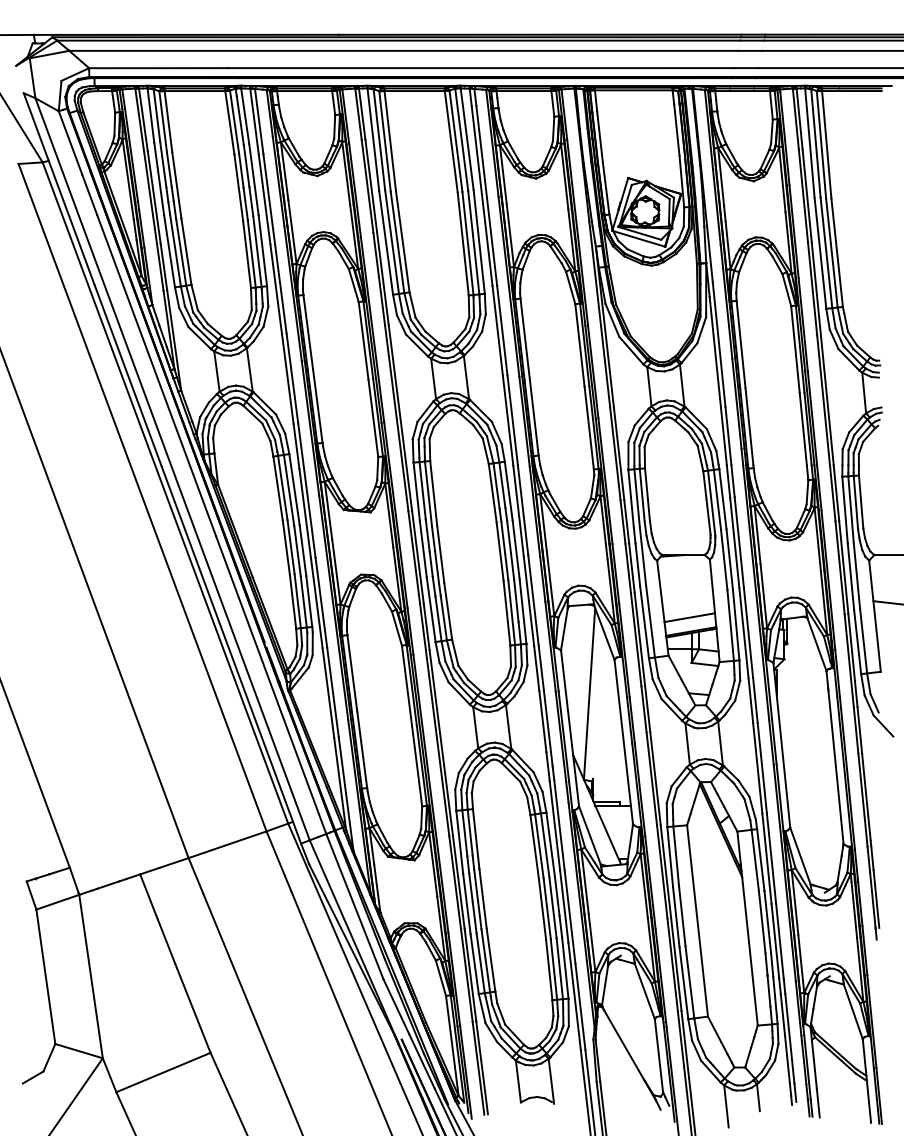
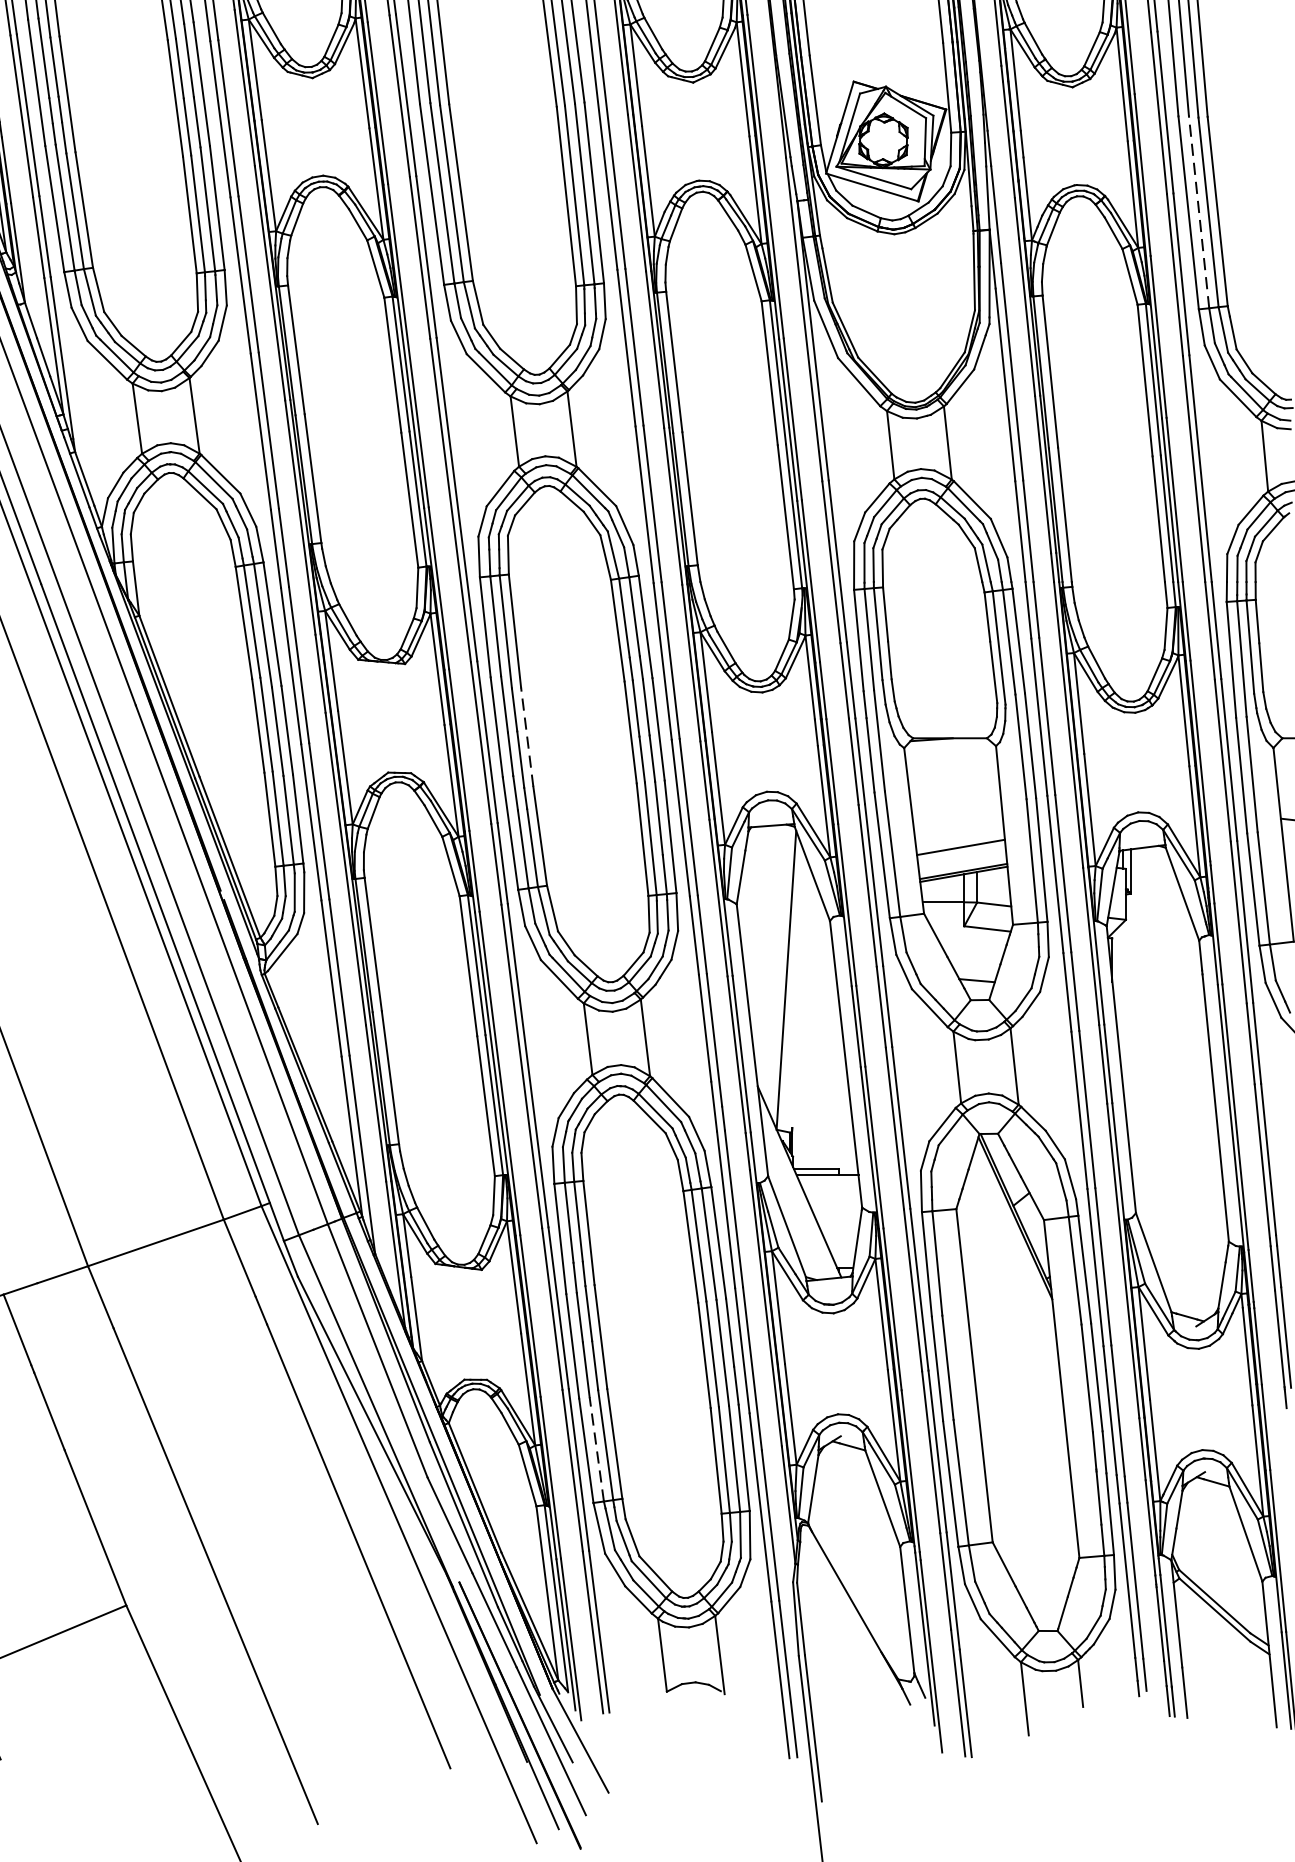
line: (826, 252) -> (1199, 211), solid -> dashed
line: (440, 554) -> (526, 737), solid -> dashed
line: (480, 962) -> (596, 1448), solid -> dashed

